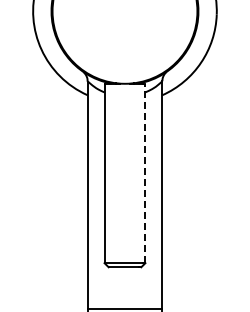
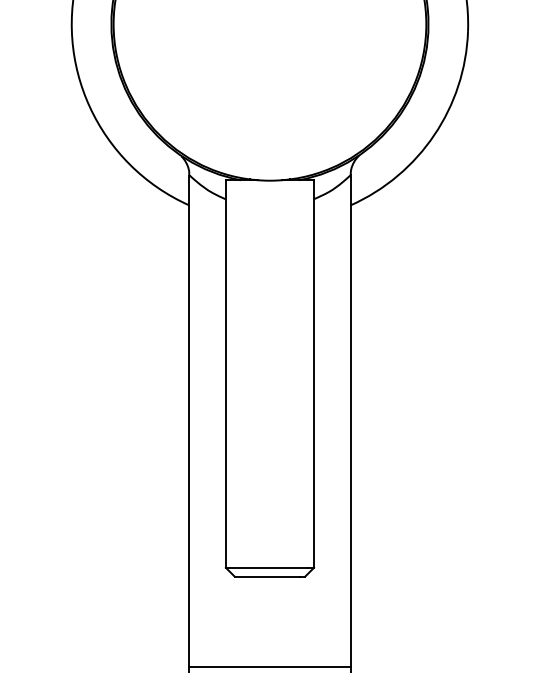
line: (145, 173) -> (314, 374), dashed -> solid

